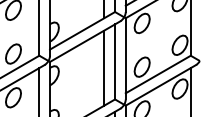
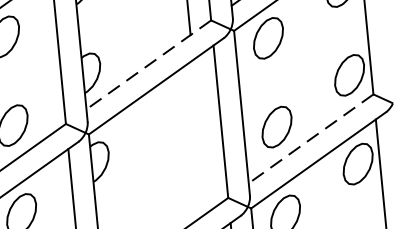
line: (82, 30) -> (148, 64), solid -> dashed
line: (104, 67) -> (200, 135), removed
line: (158, 74) -> (311, 138), solid -> dashed

